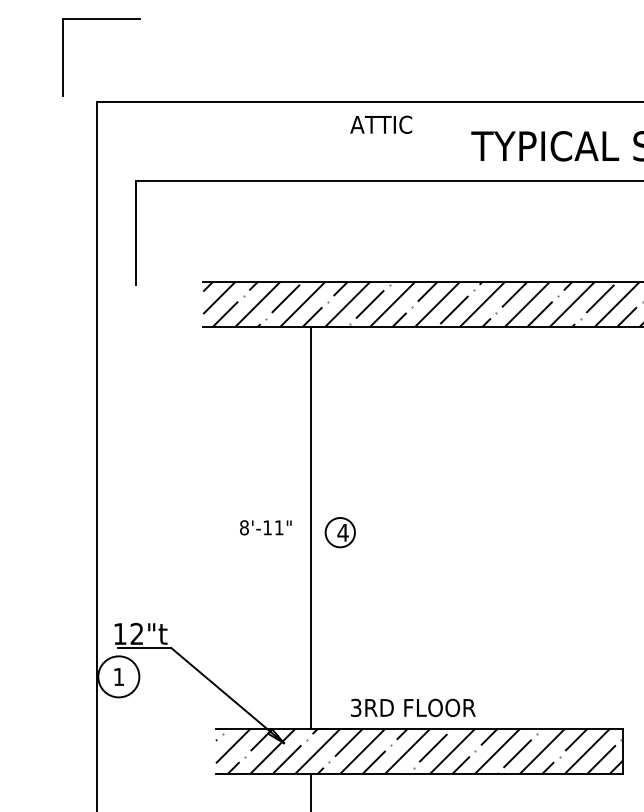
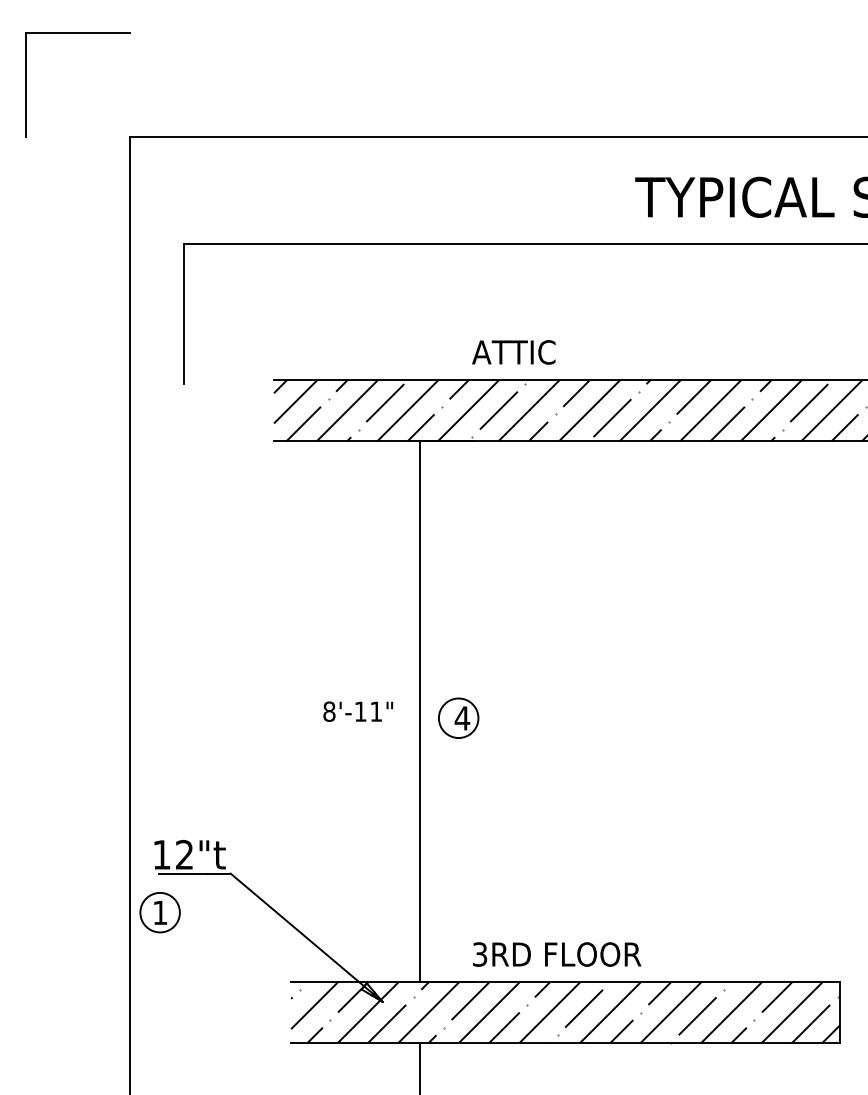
part: (101, 19) -> (77, 33), moved
text: (380, 124) -> (513, 352), moved
circle: (118, 676) -> (159, 912), size x0.71

